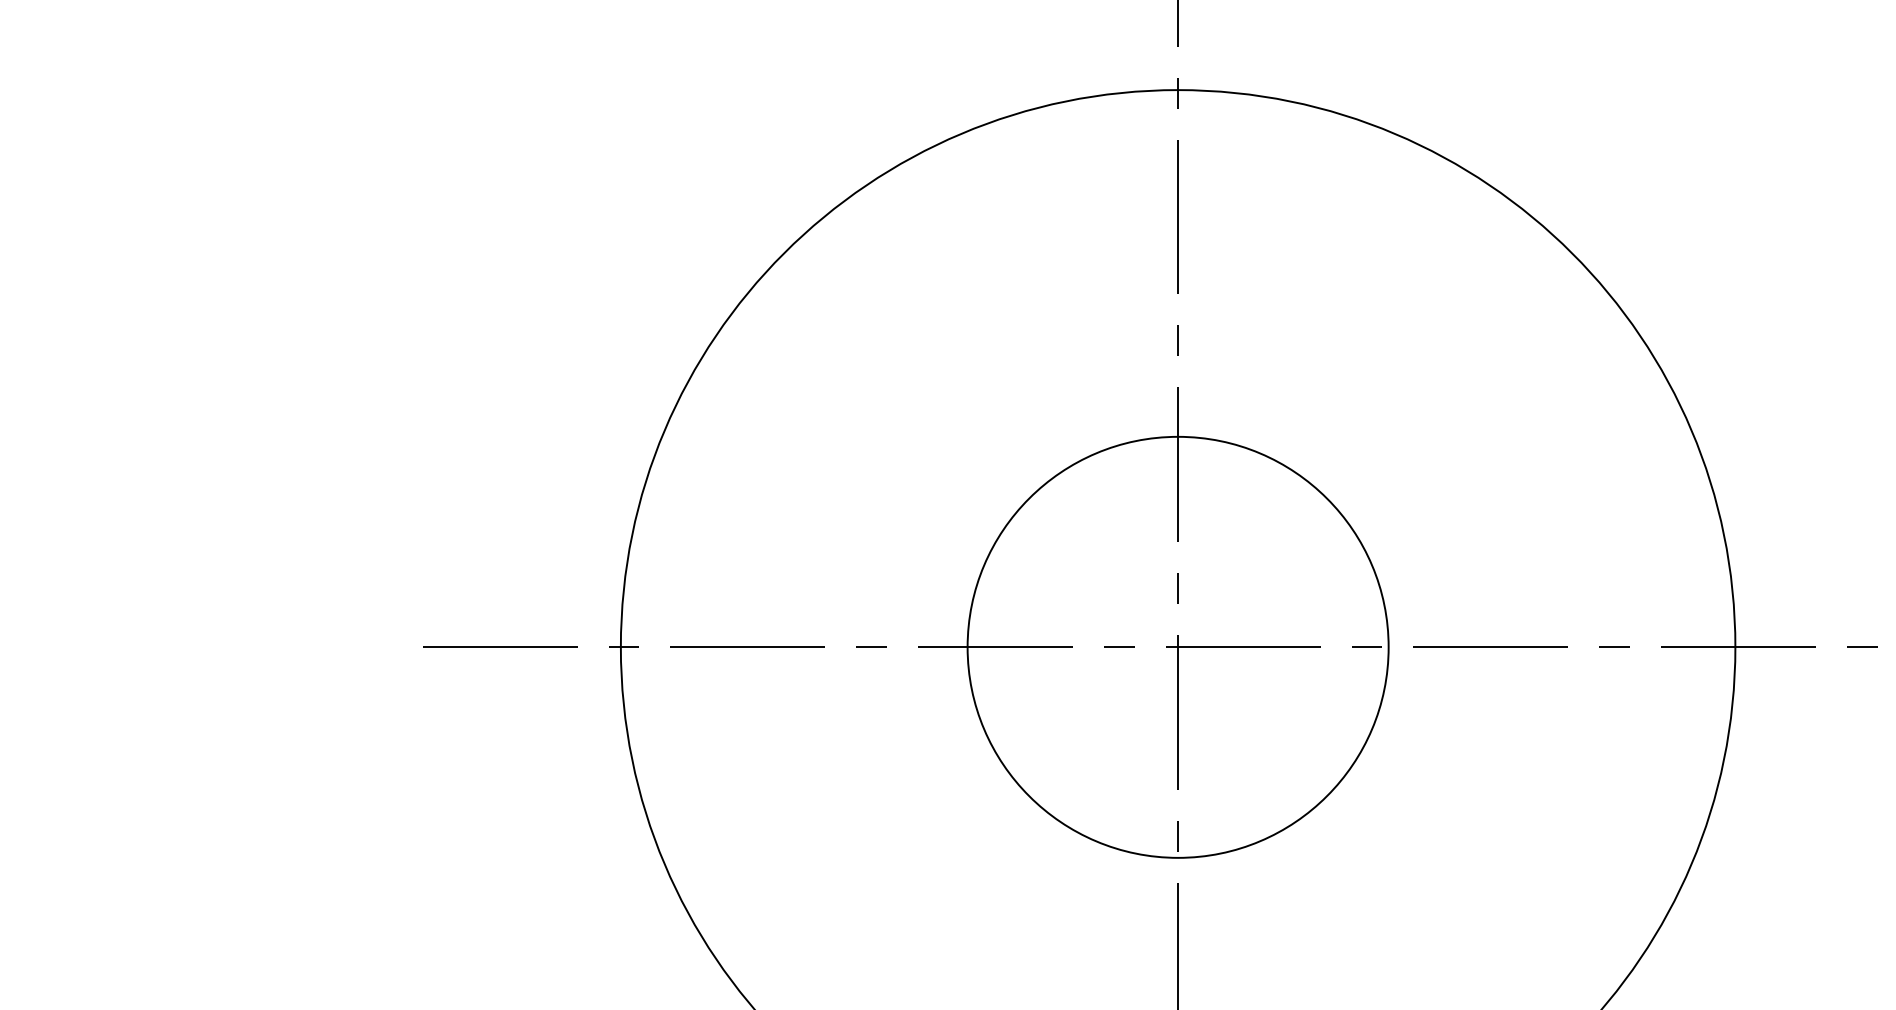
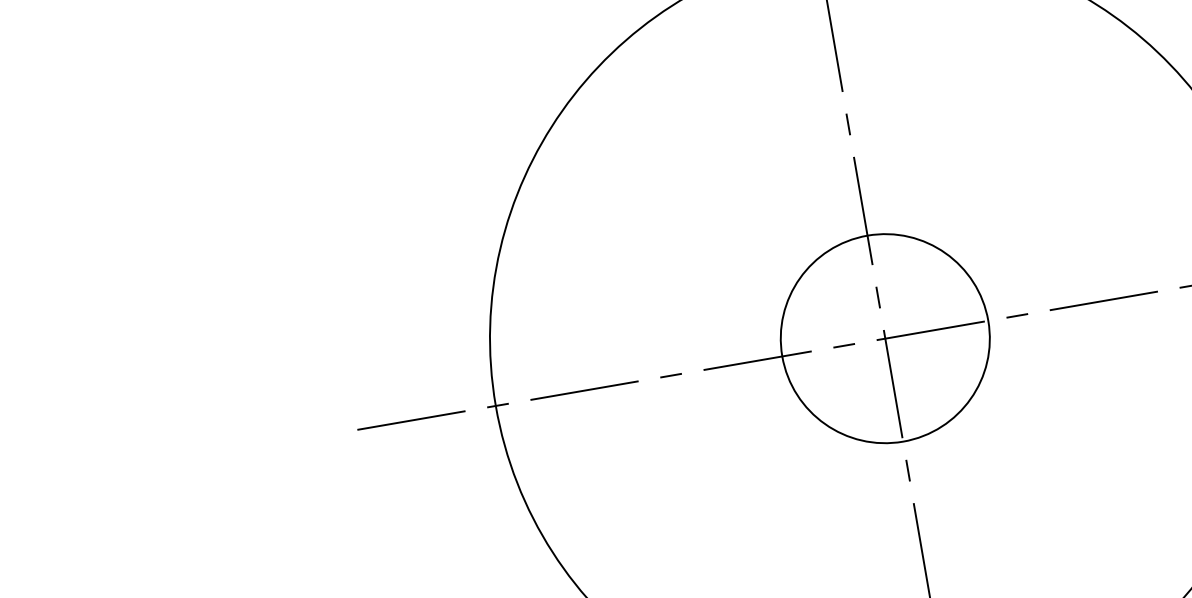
circle: (1177, 646) -> (884, 338), size x0.7

